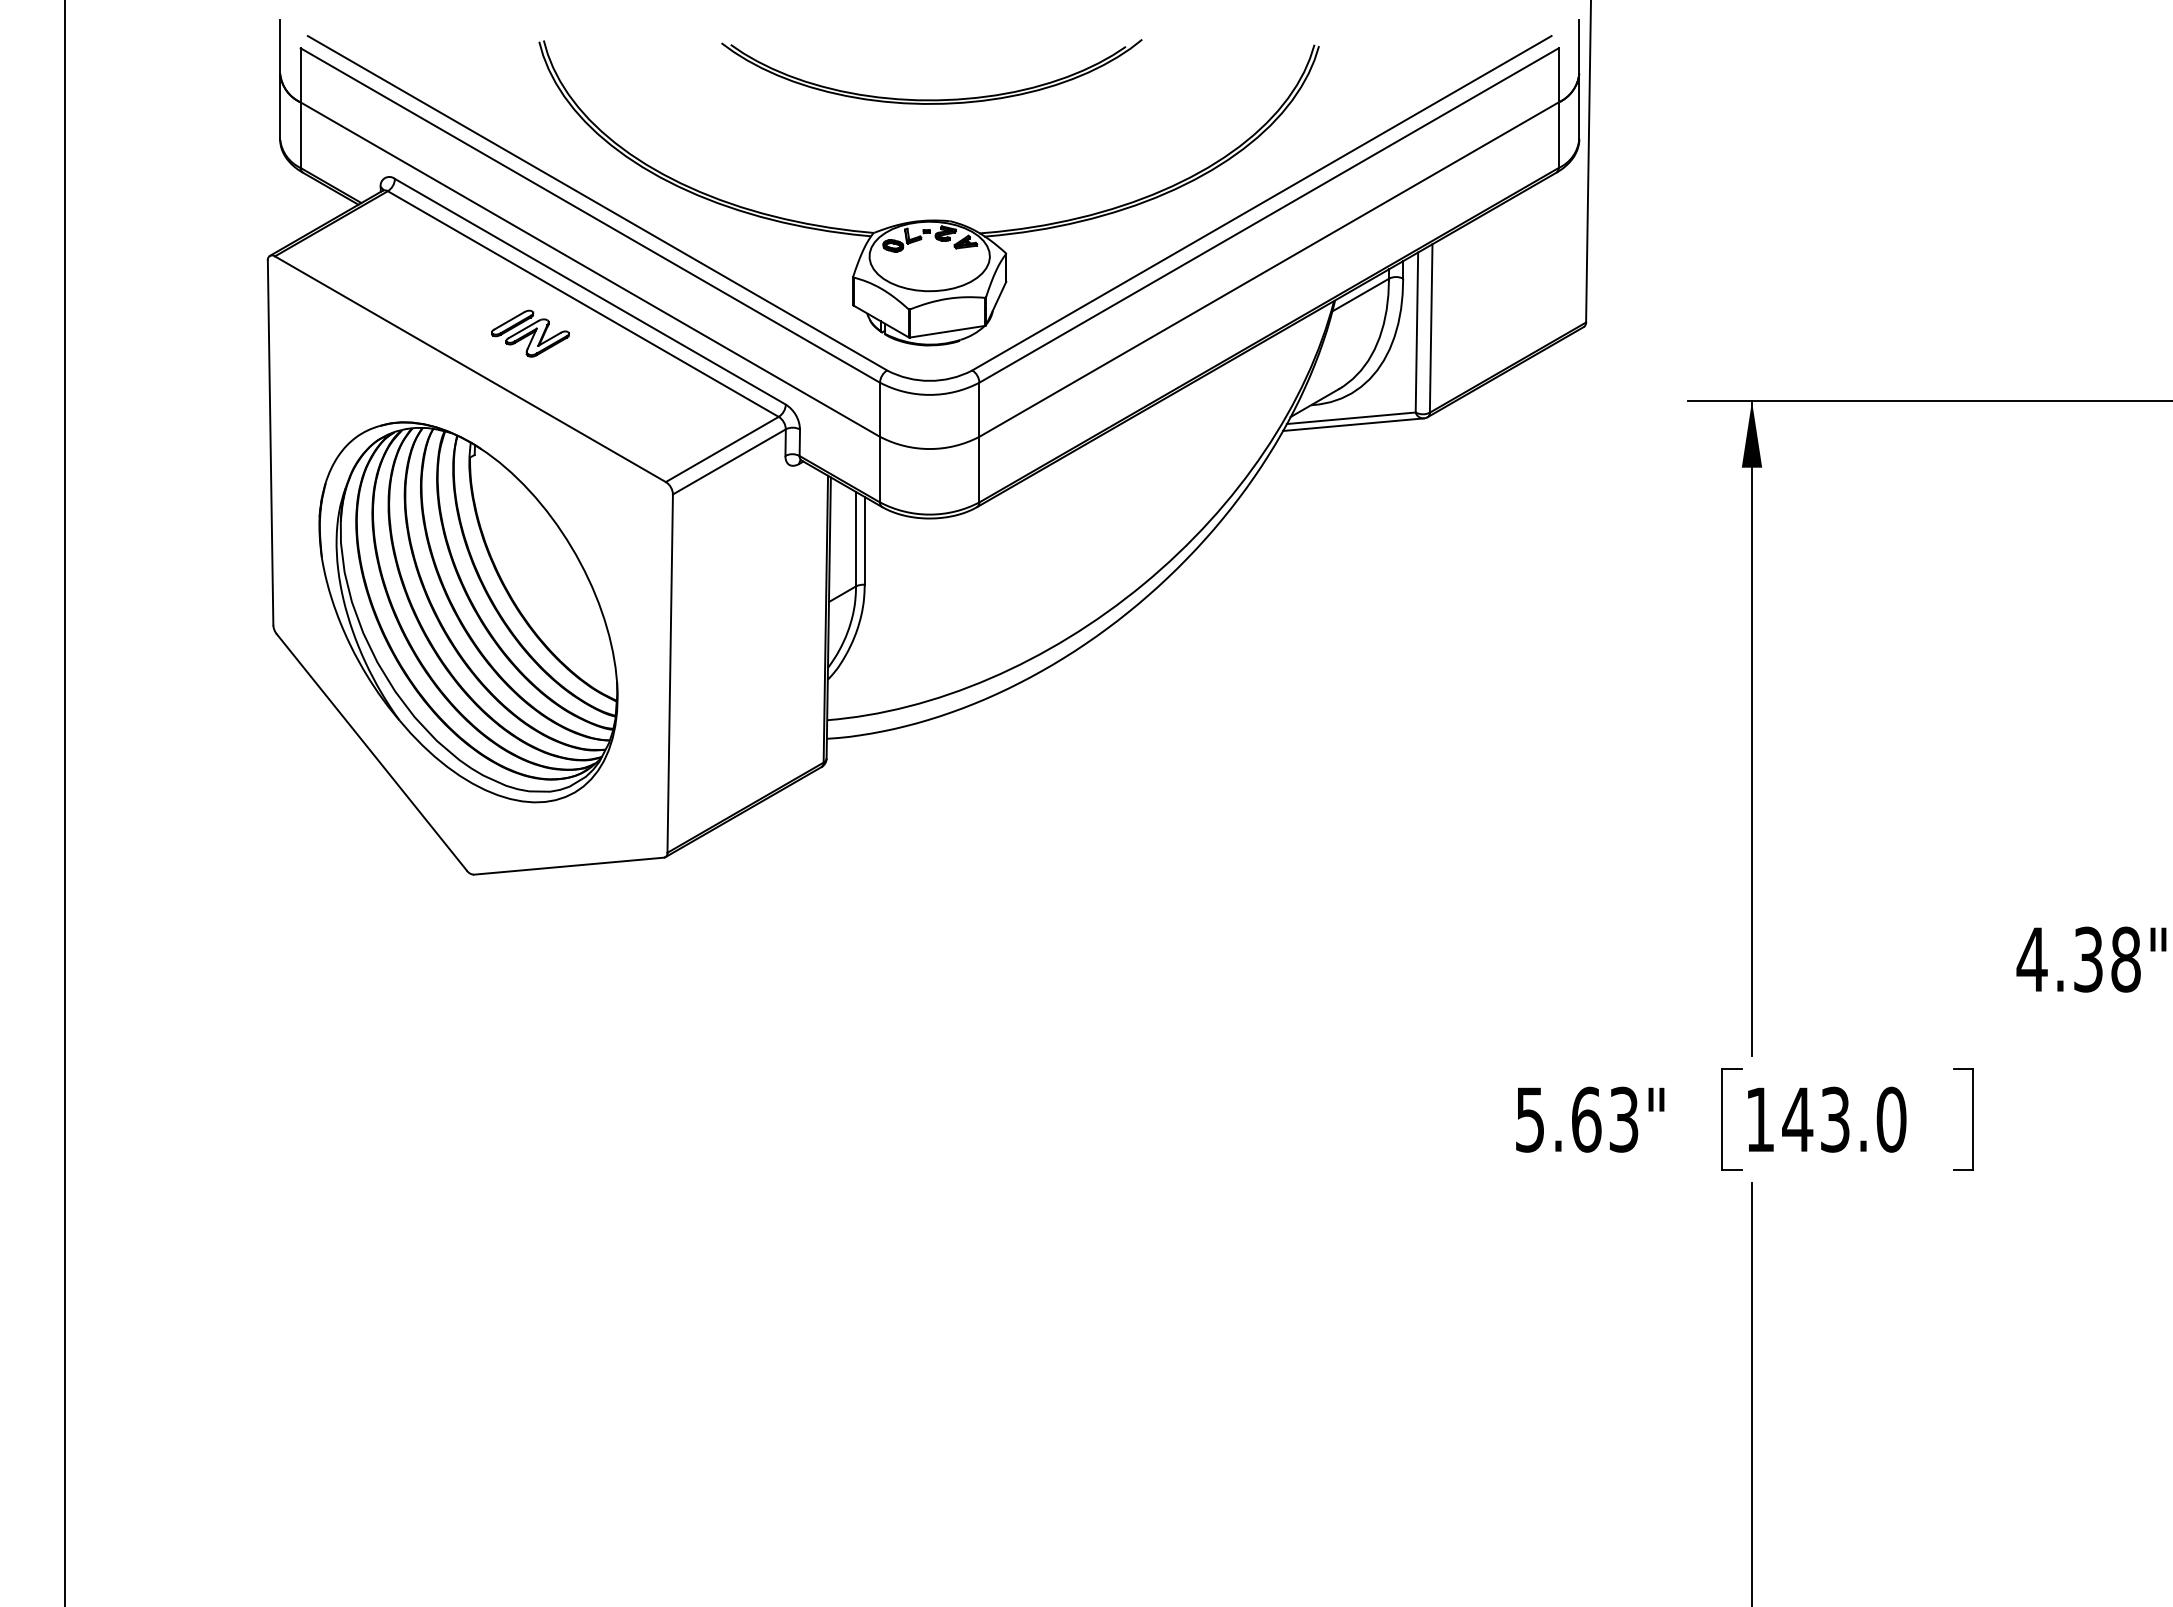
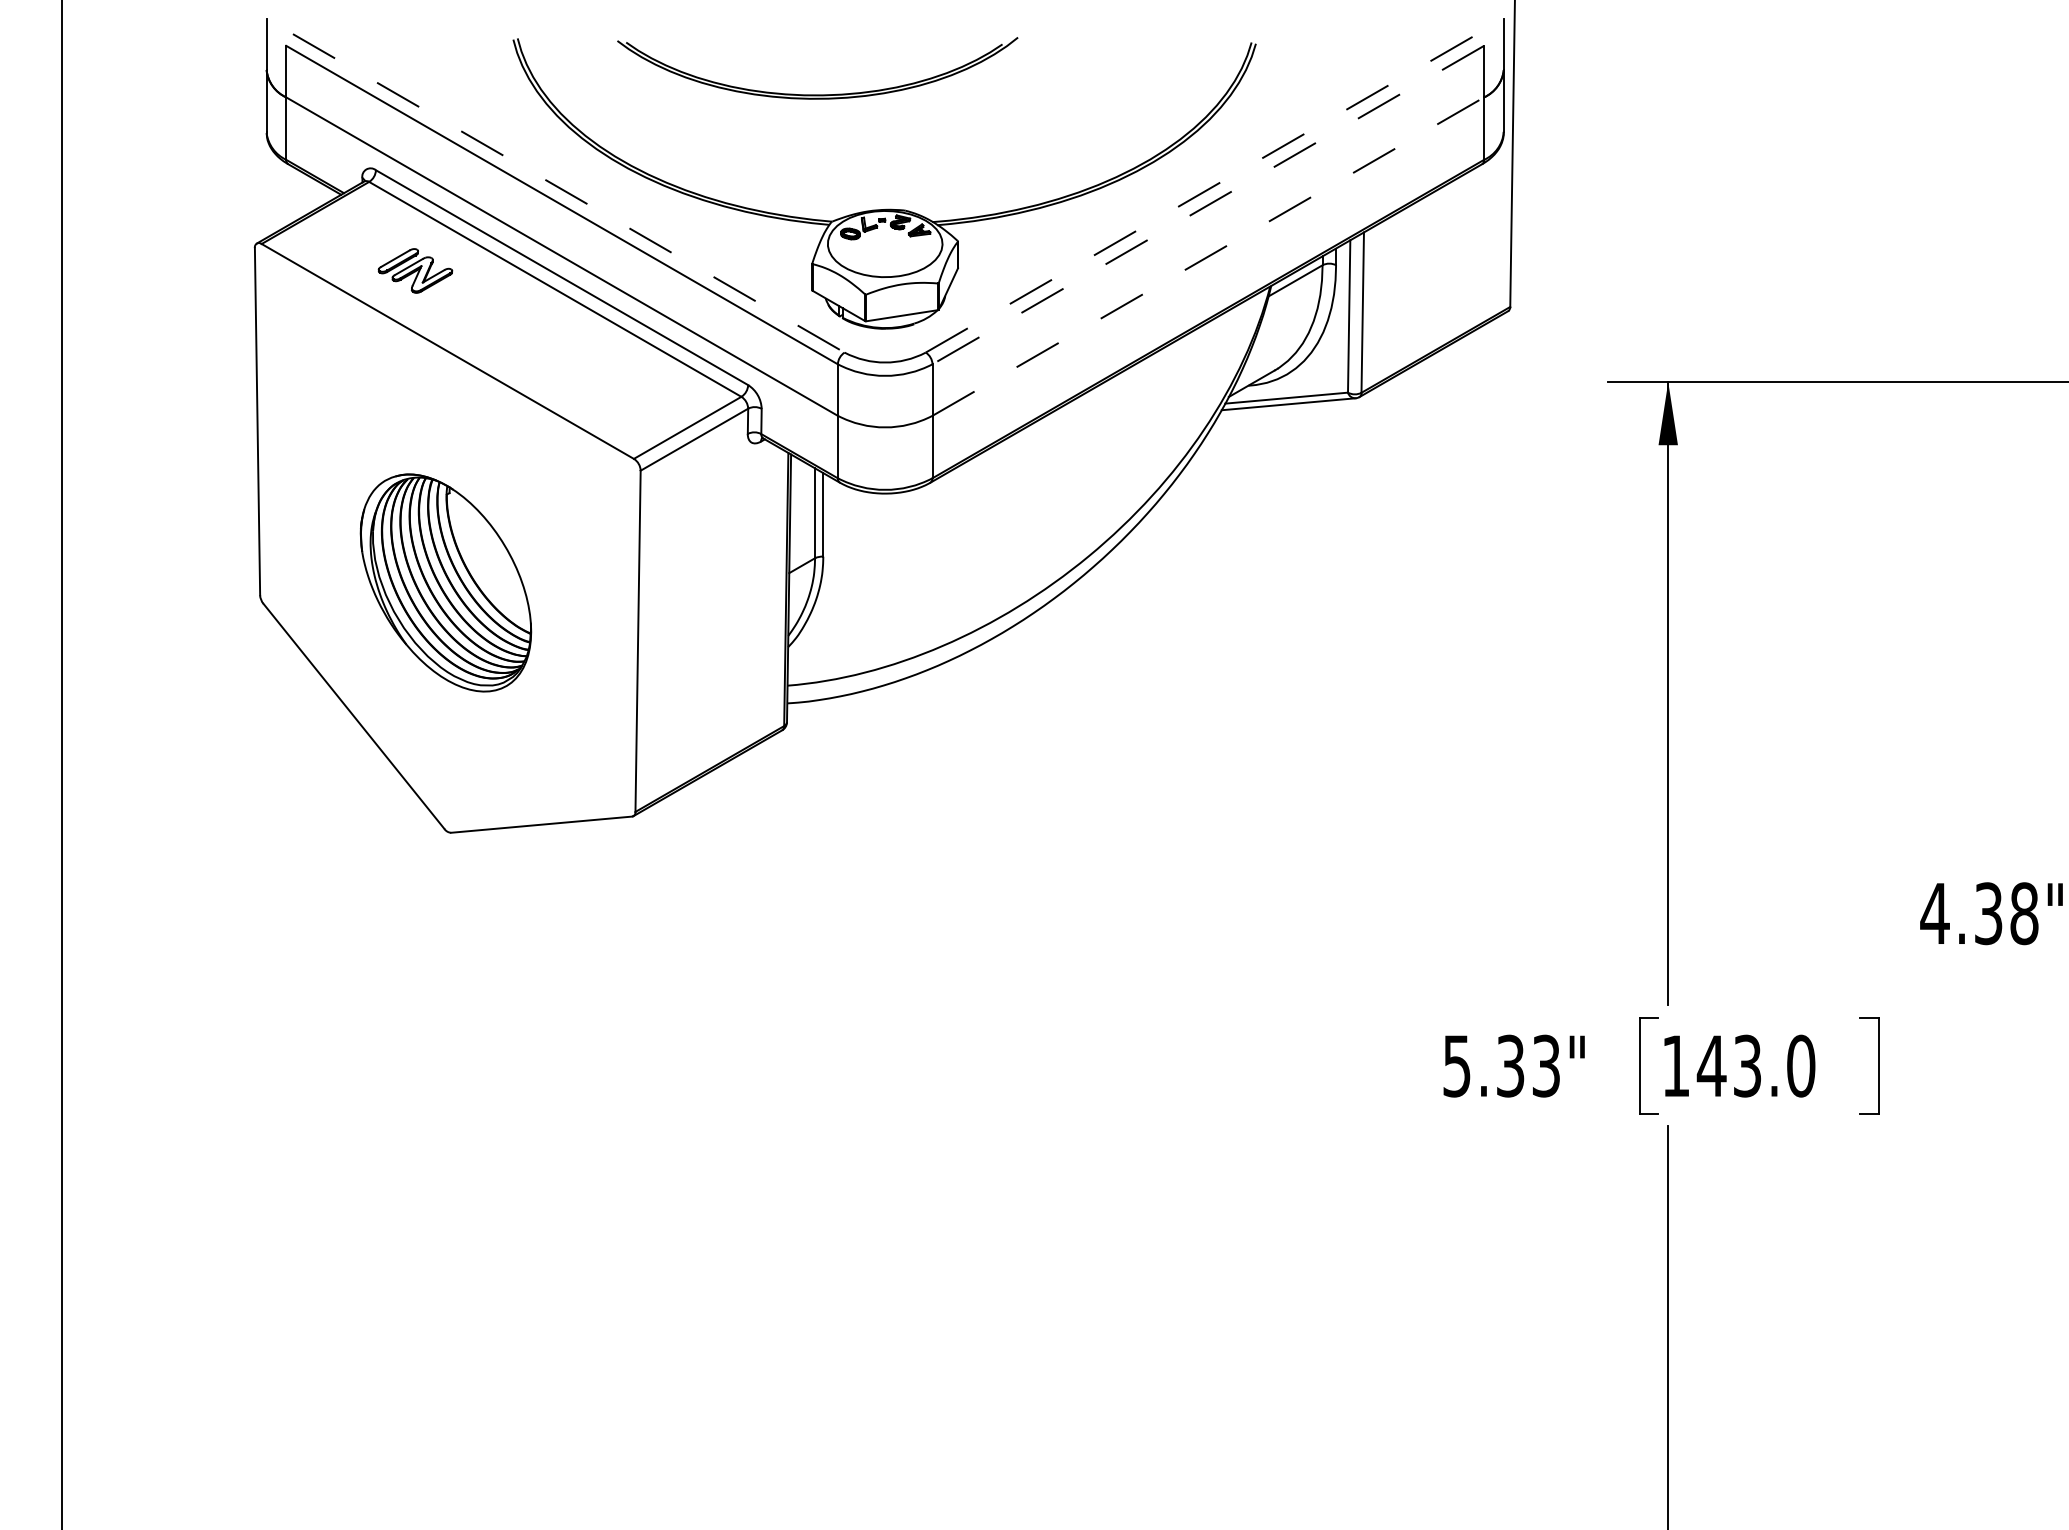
part: (931, 99) -> (817, 94), moved
line: (1262, 202) -> (1202, 192), solid -> dashed
line: (597, 203) -> (568, 193), solid -> dashed
line: (1268, 215) -> (1207, 205), solid -> dashed
line: (1269, 269) -> (1208, 256), solid -> dashed
part: (530, 333) -> (415, 270), moved
part: (468, 612) -> (445, 583), size x0.6
text: (1586, 1119) -> (1510, 1065), 5.63" -> 5.33"

